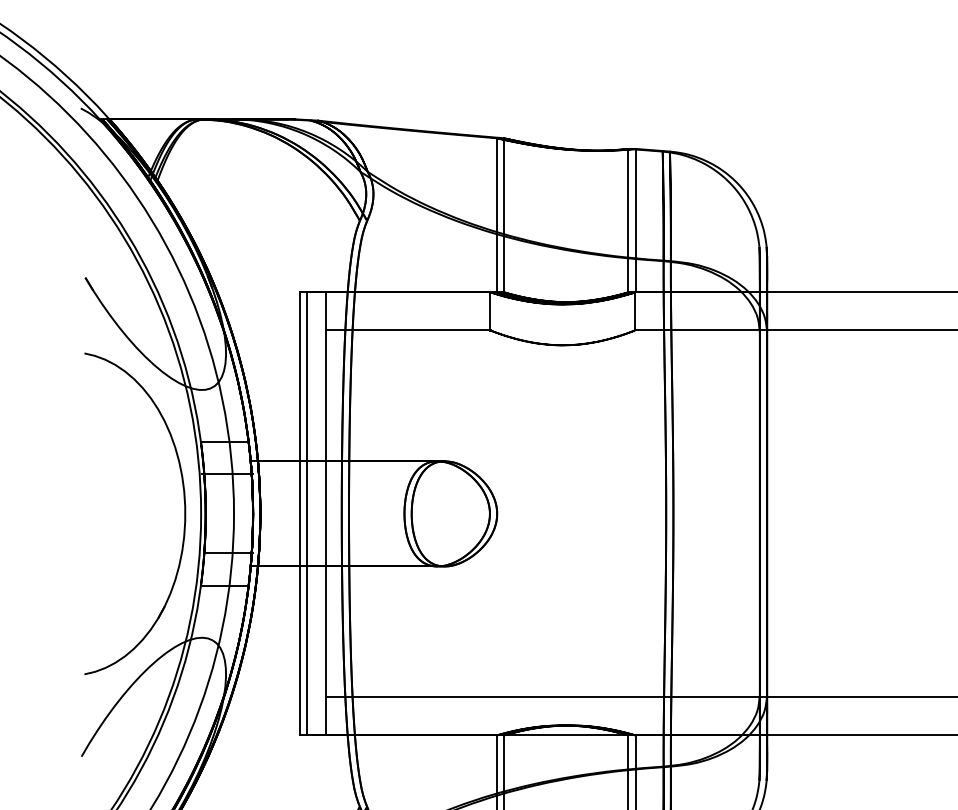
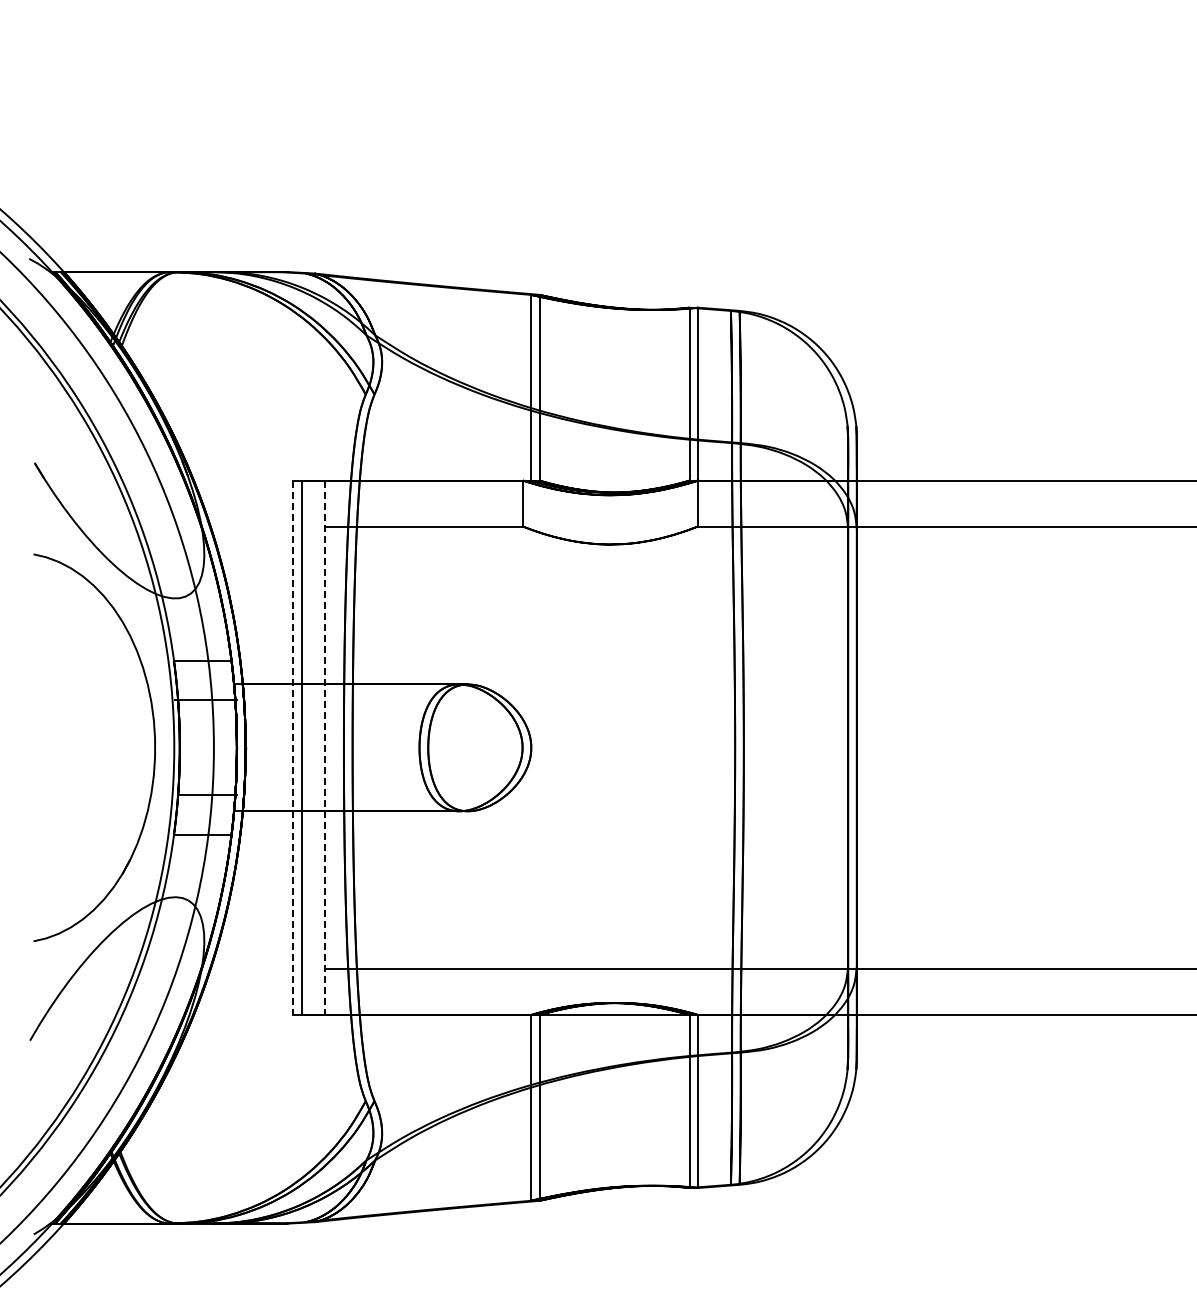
line: (299, 514) -> (293, 748), solid -> dashed
line: (325, 514) -> (324, 748), solid -> dashed

